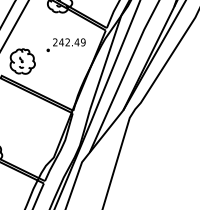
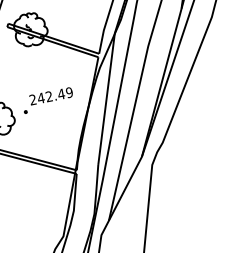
part: (65, 44) -> (46, 99), moved

